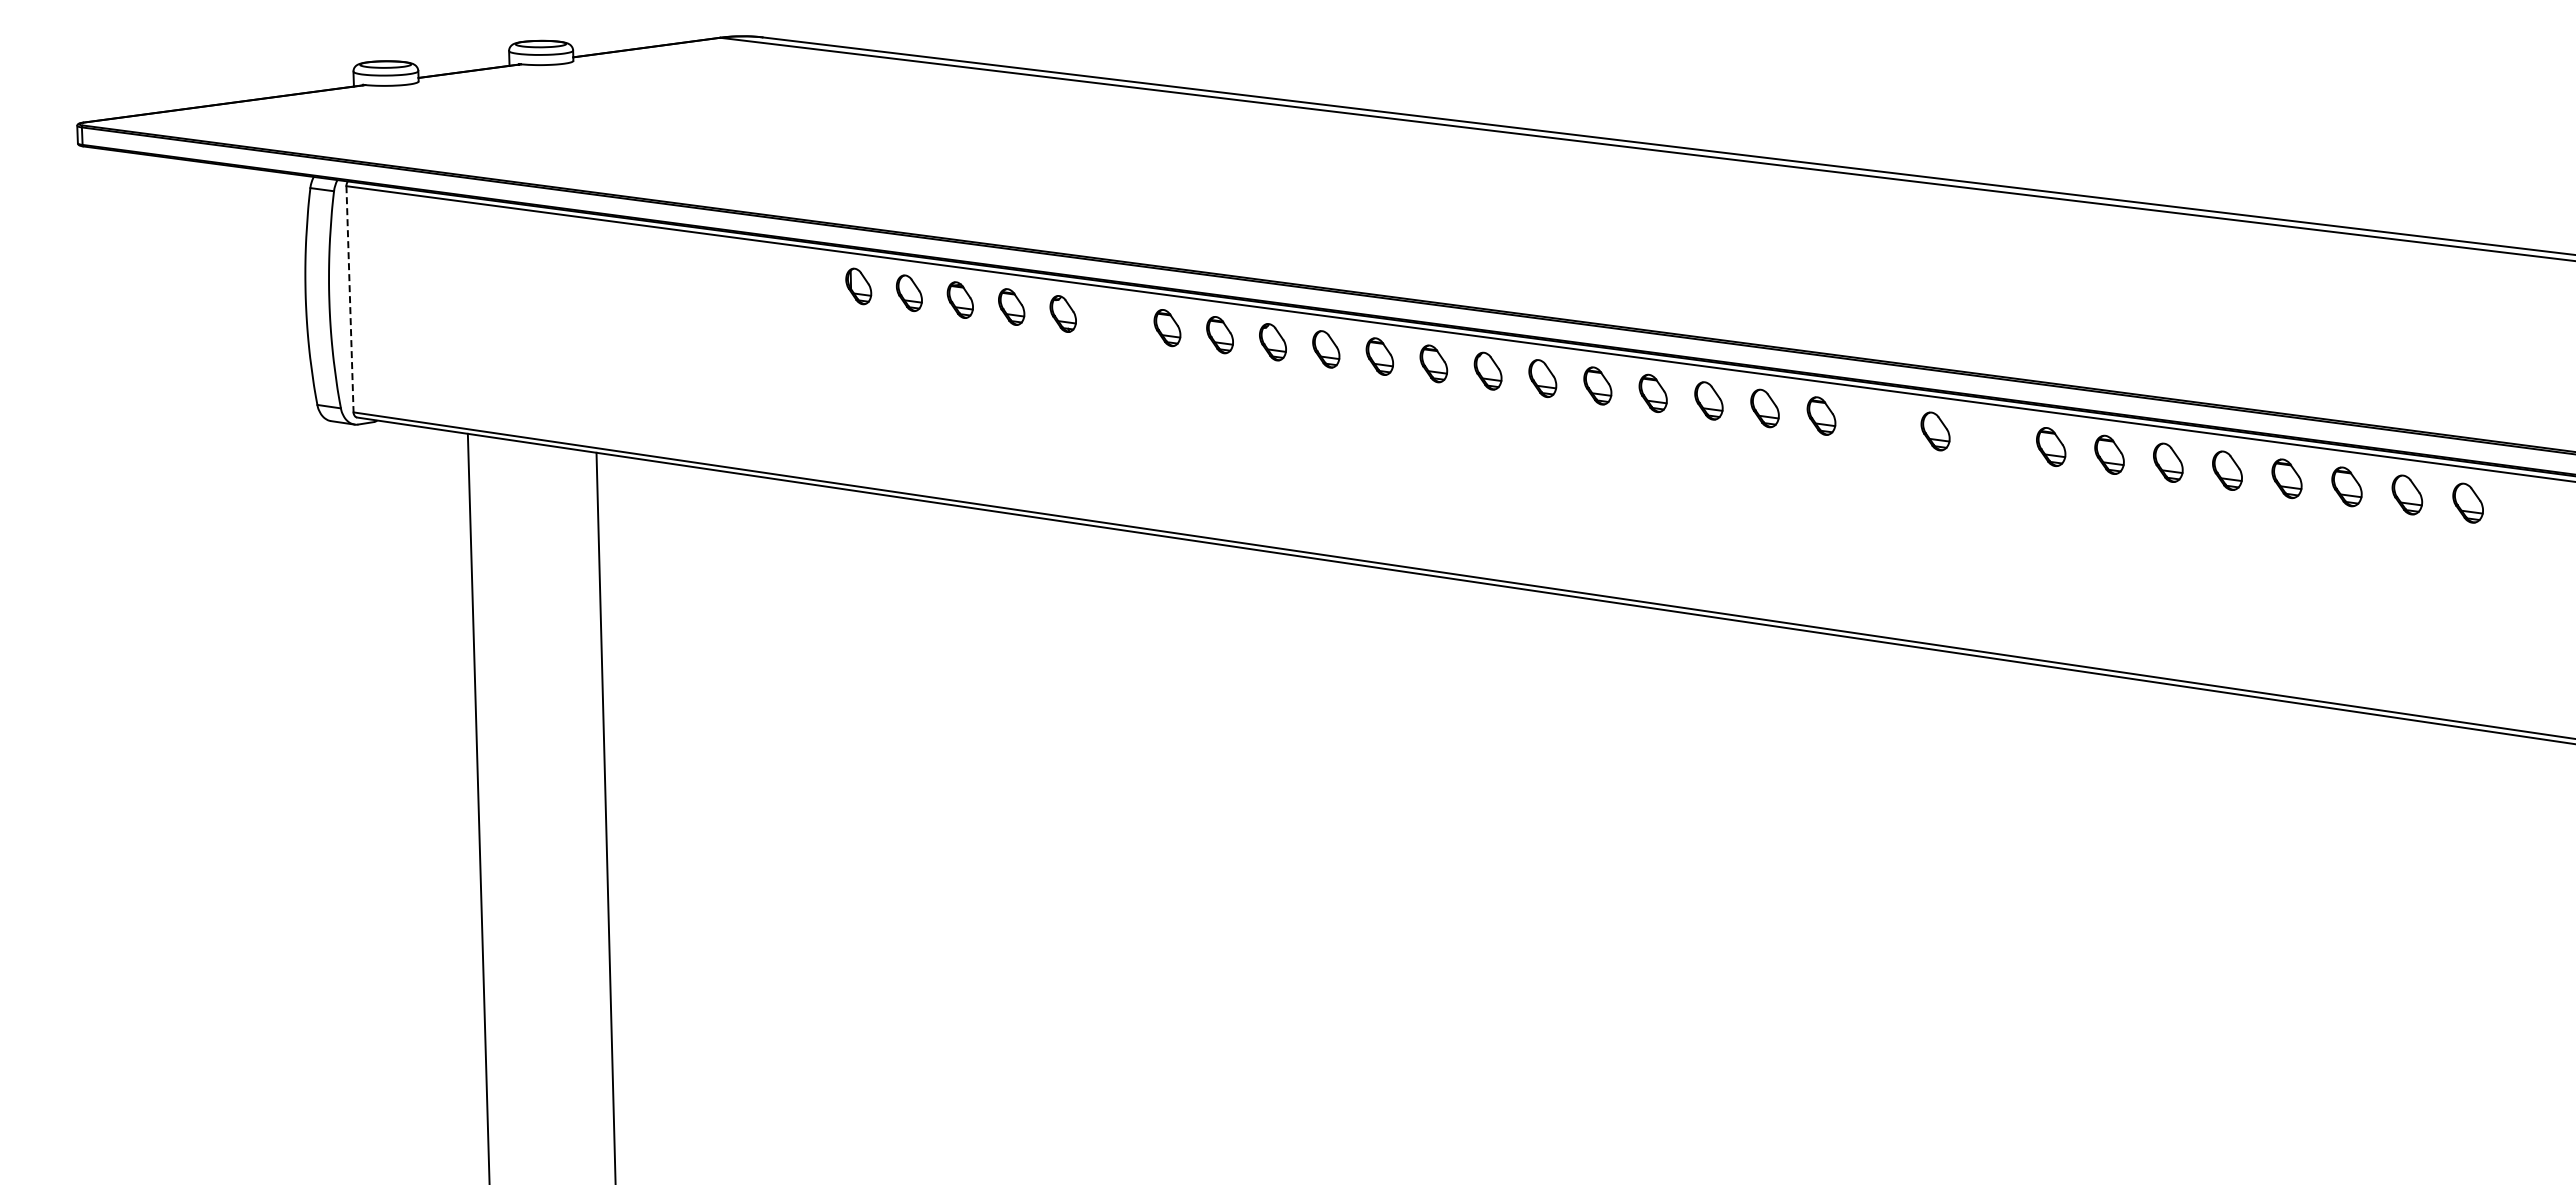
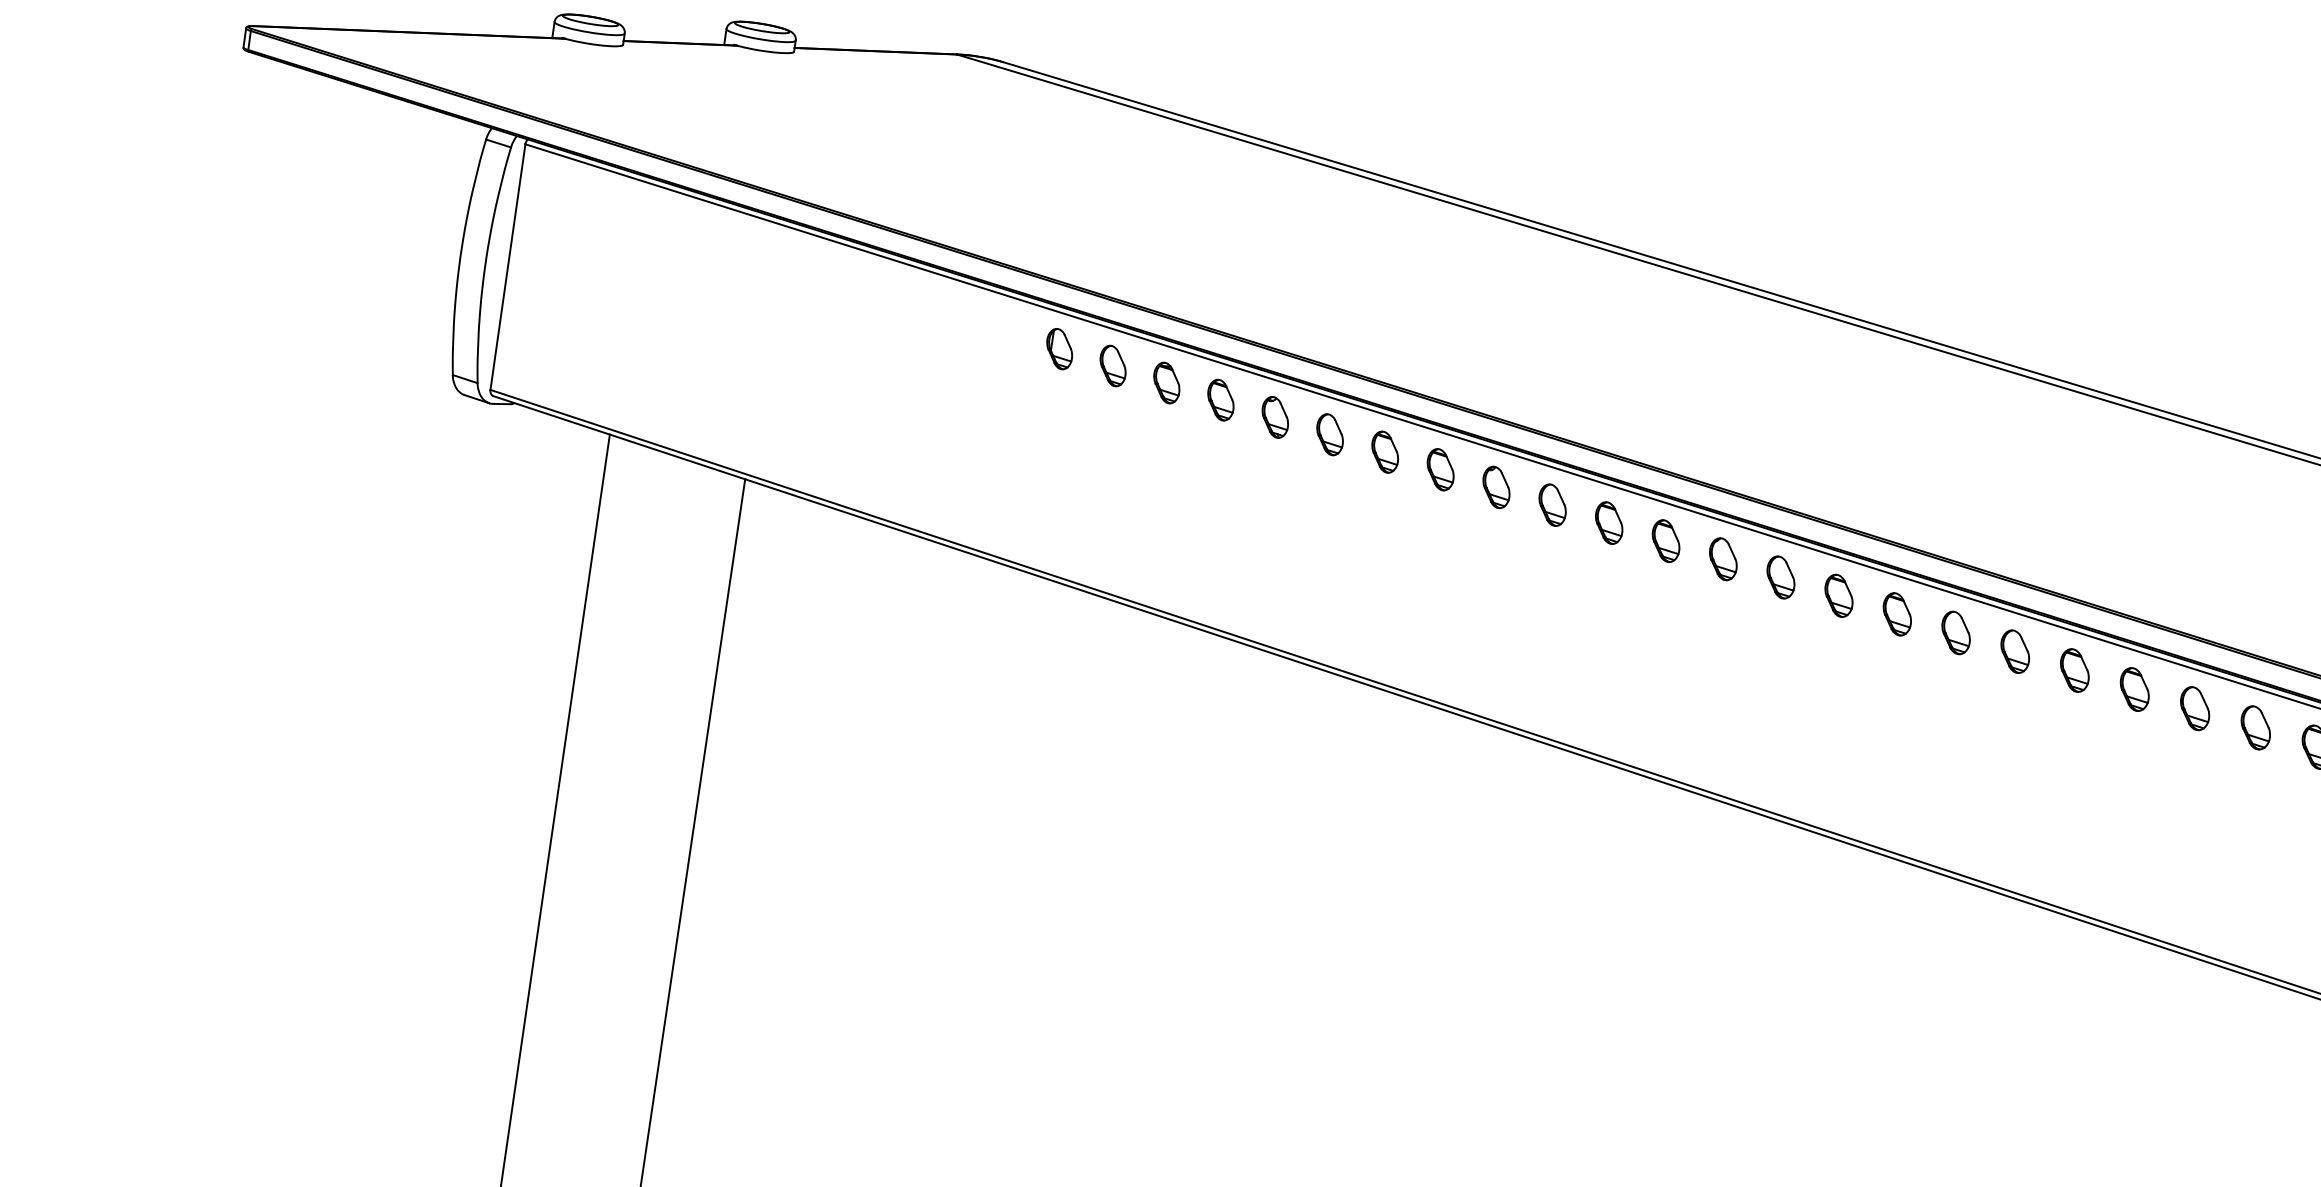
line: (350, 299) -> (508, 267), dashed -> solid
part: (1114, 320) -> (1329, 434), added
part: (1878, 423) -> (2134, 689), added
part: (1993, 439) -> (2256, 728), added

